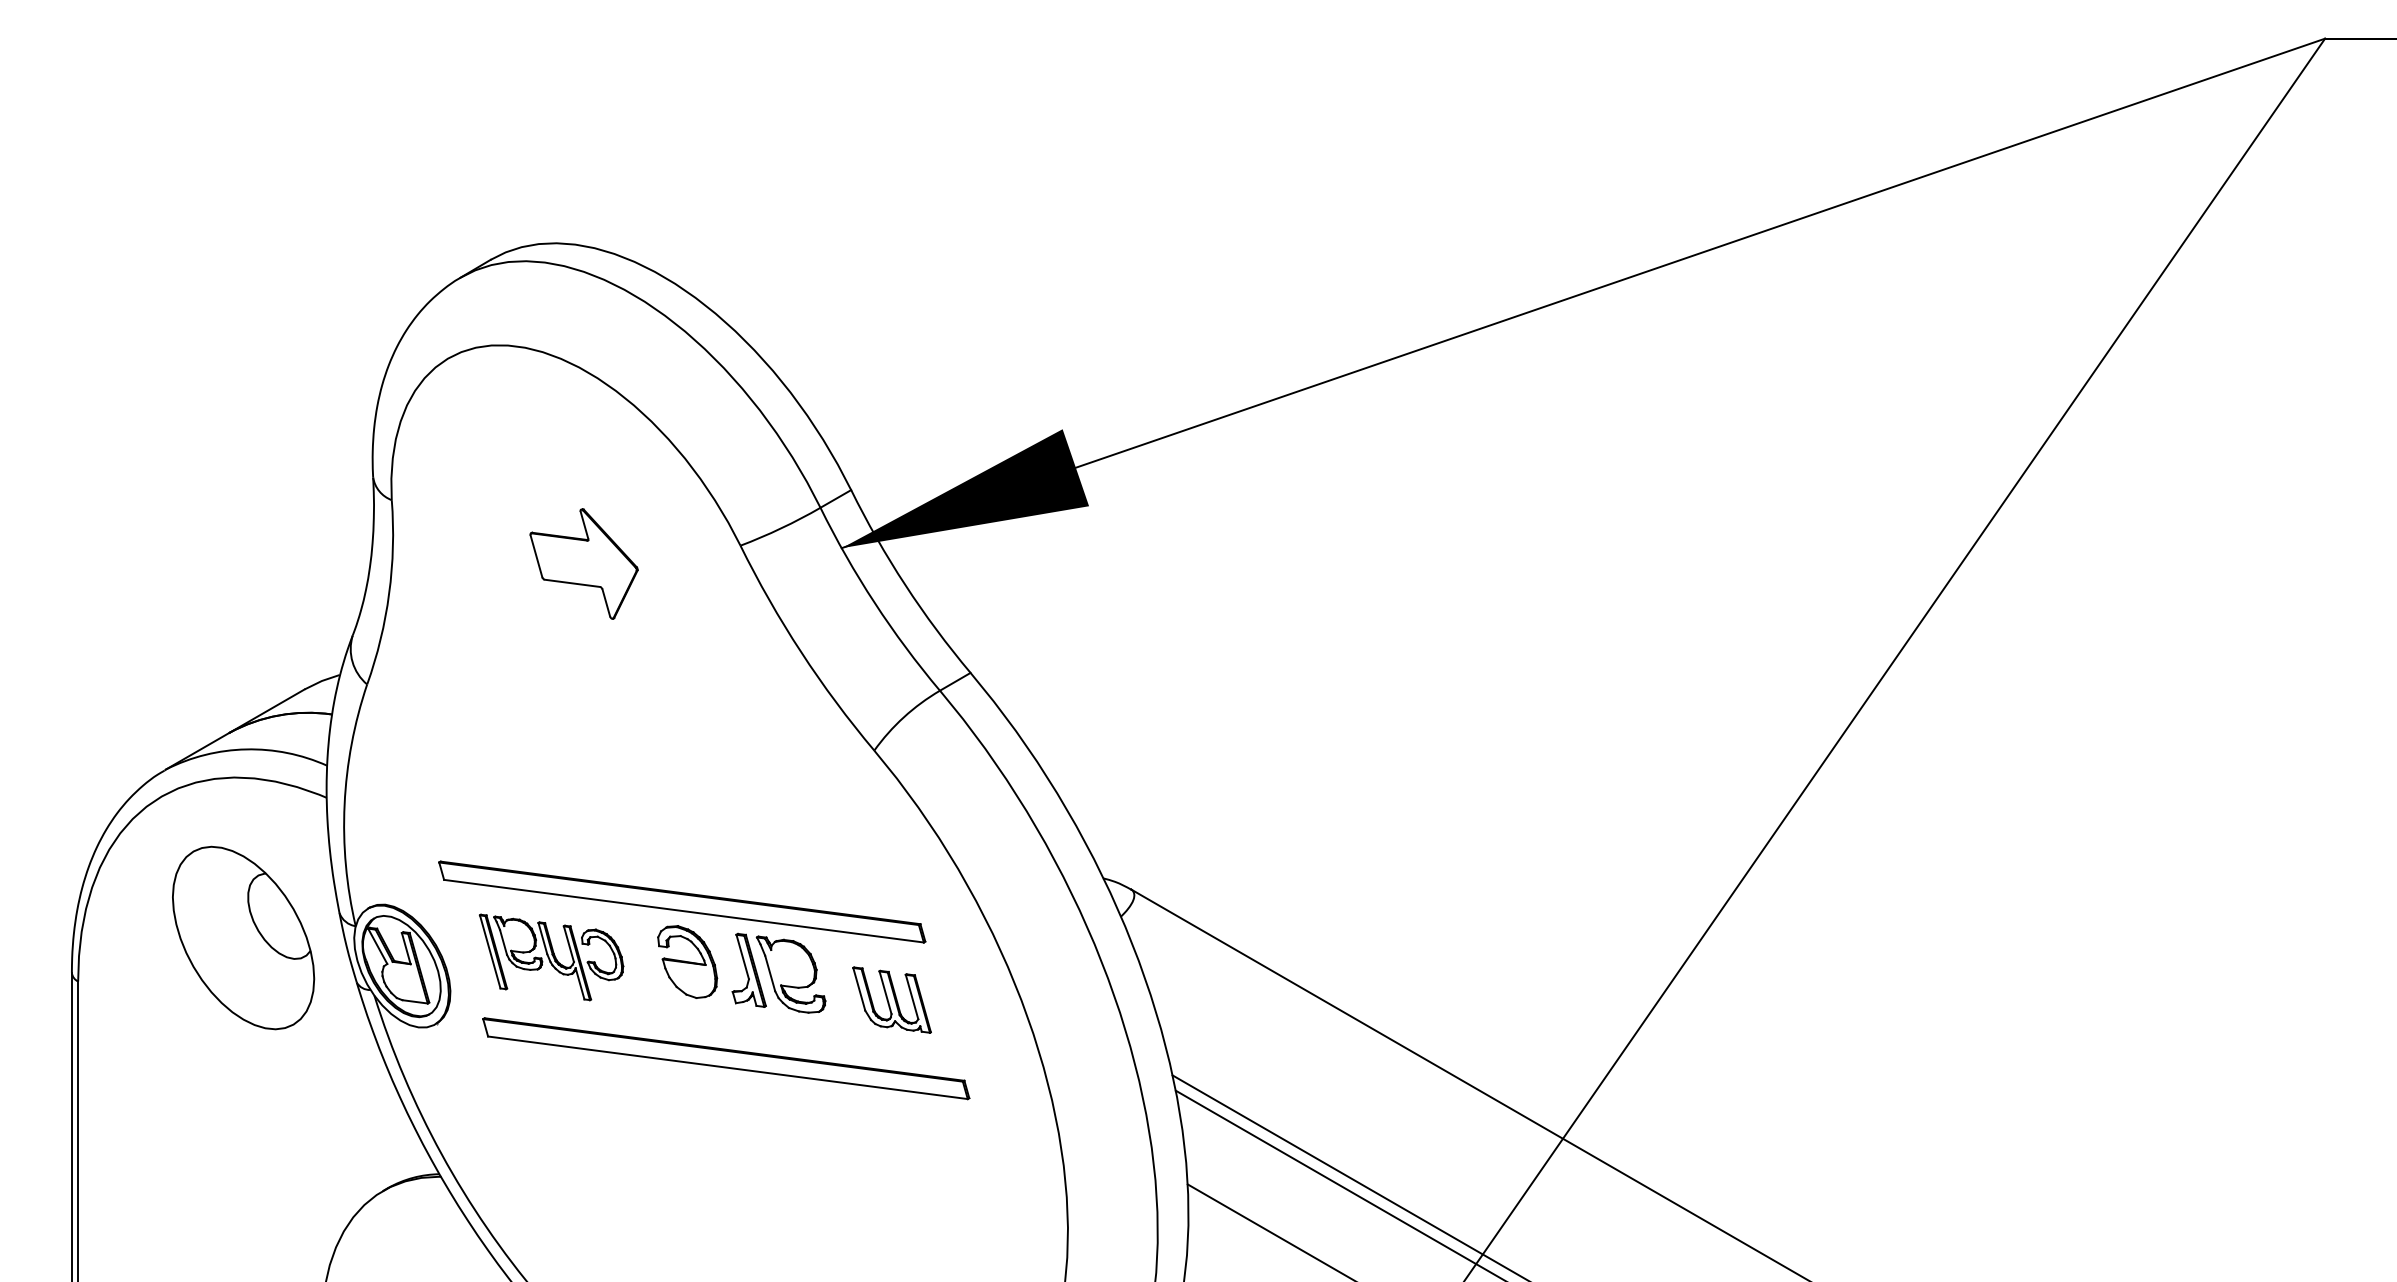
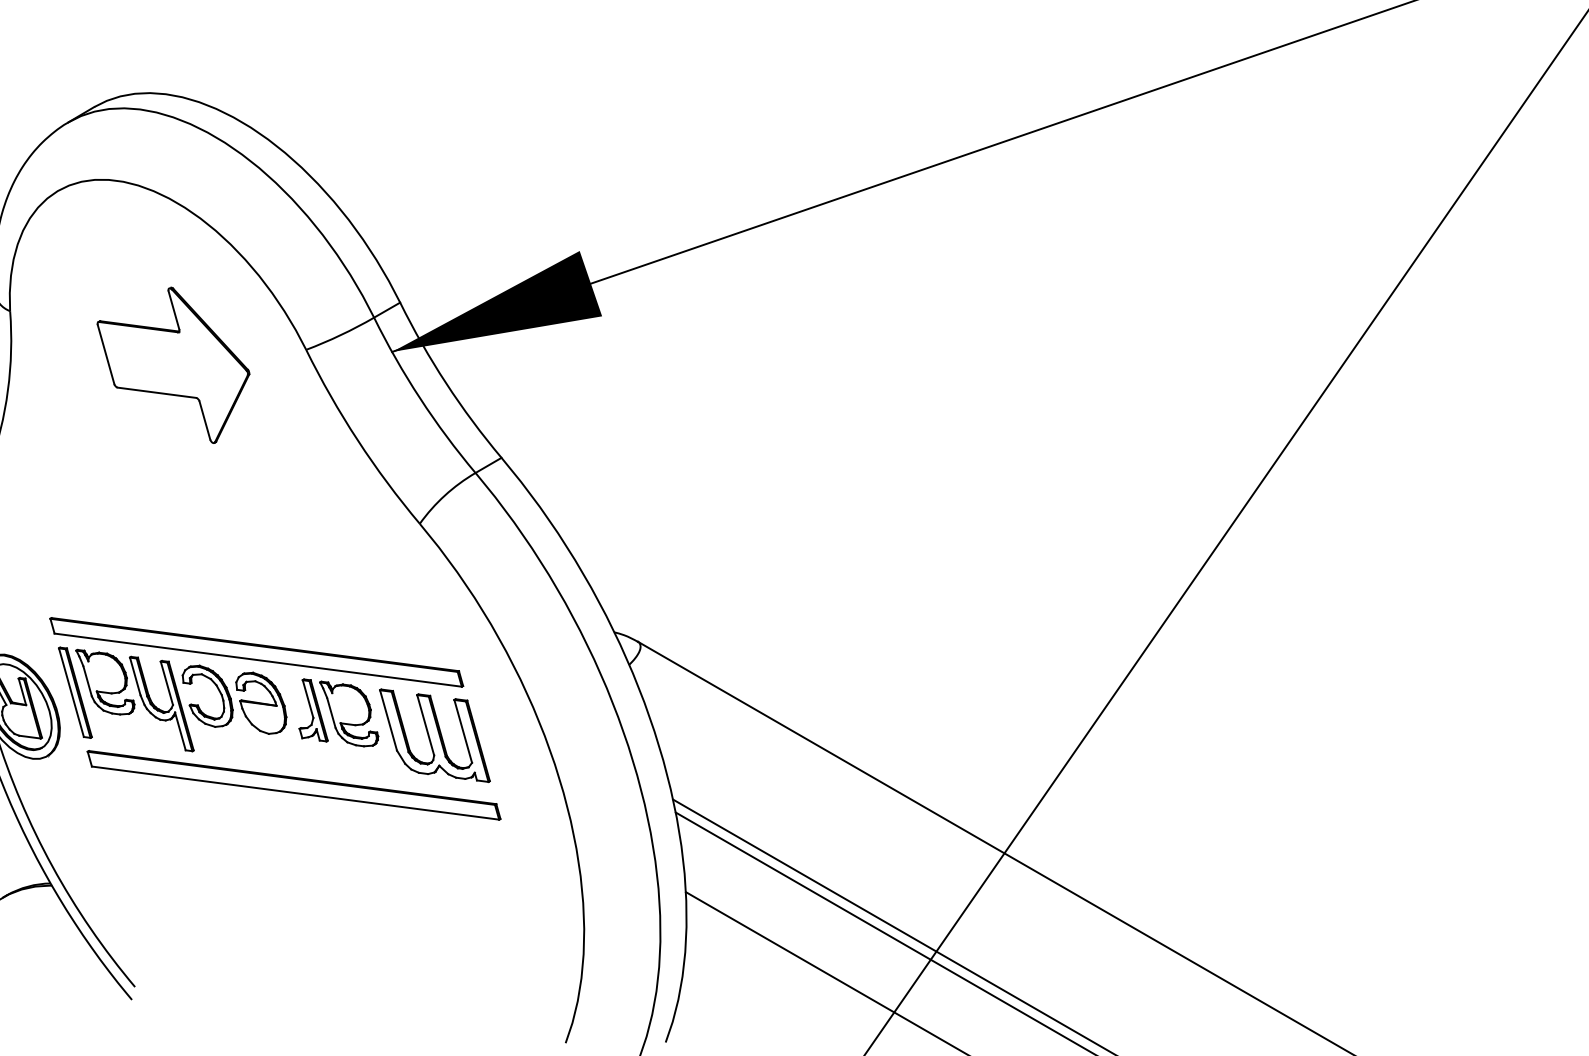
part: (583, 563) -> (172, 364), size x1.67
part: (551, 957) -> (145, 699), size x1.43
part: (891, 999) -> (434, 735), size x1.67

